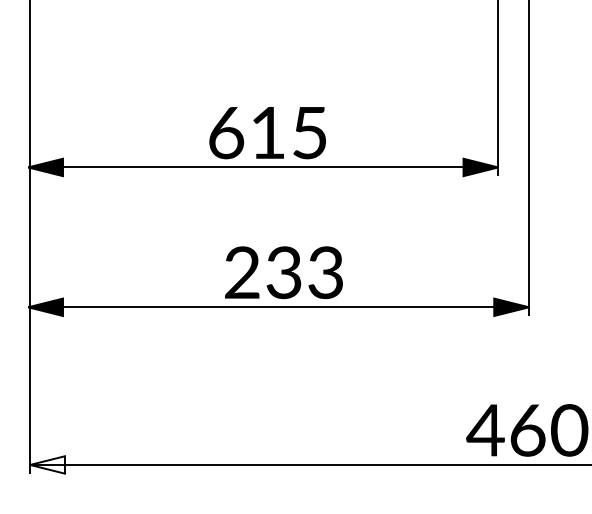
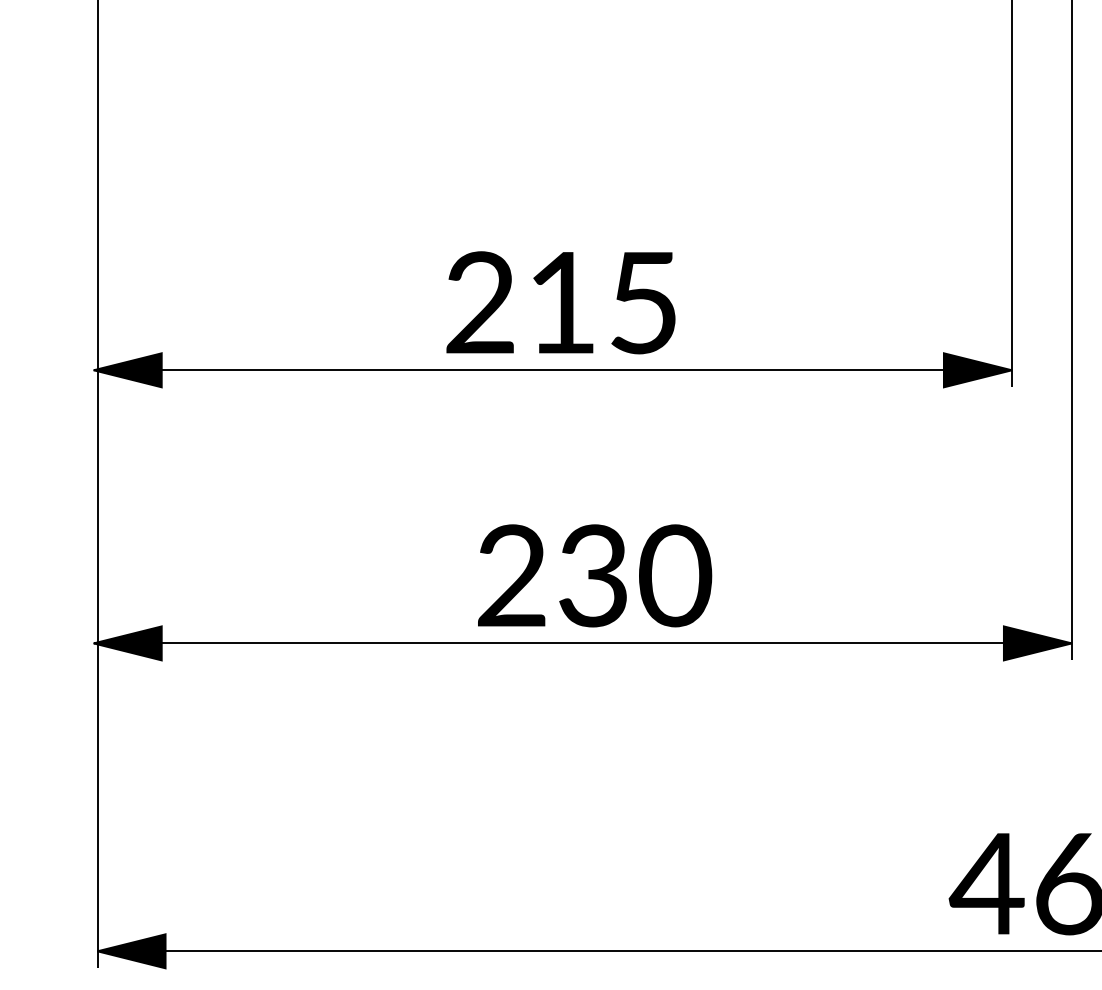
text: (226, 132) -> (481, 302), 615 -> 215
text: (325, 272) -> (674, 575), 233 -> 230
fill: (47, 464) -> (131, 950), added

